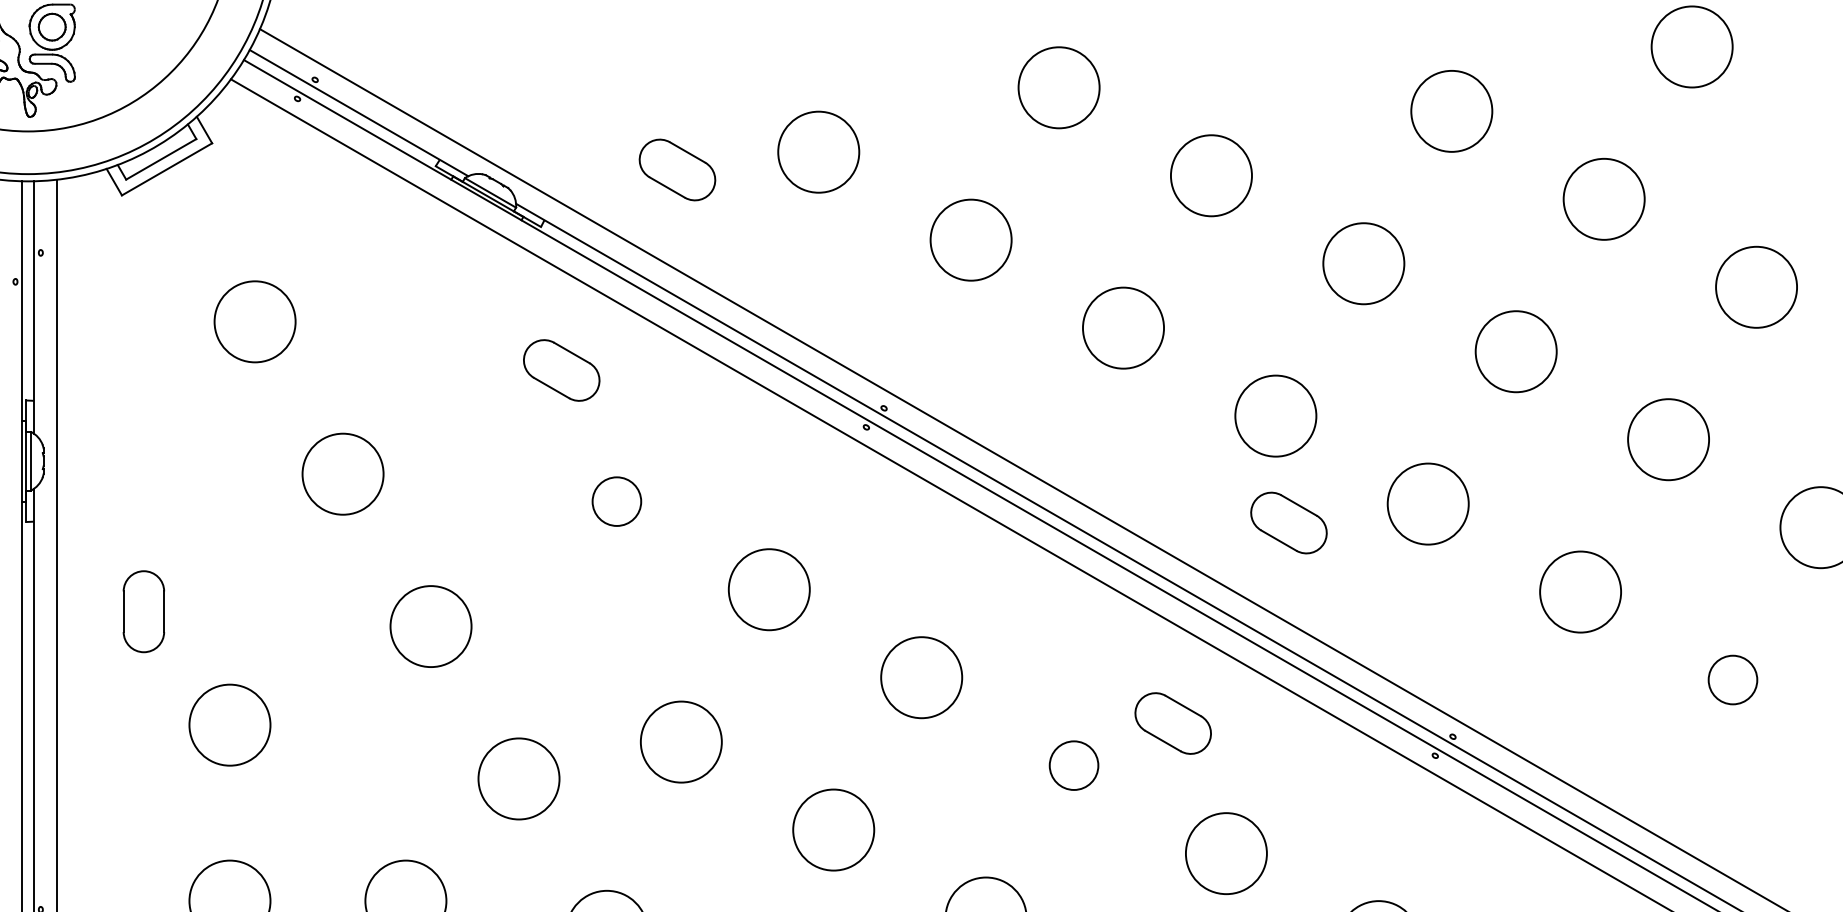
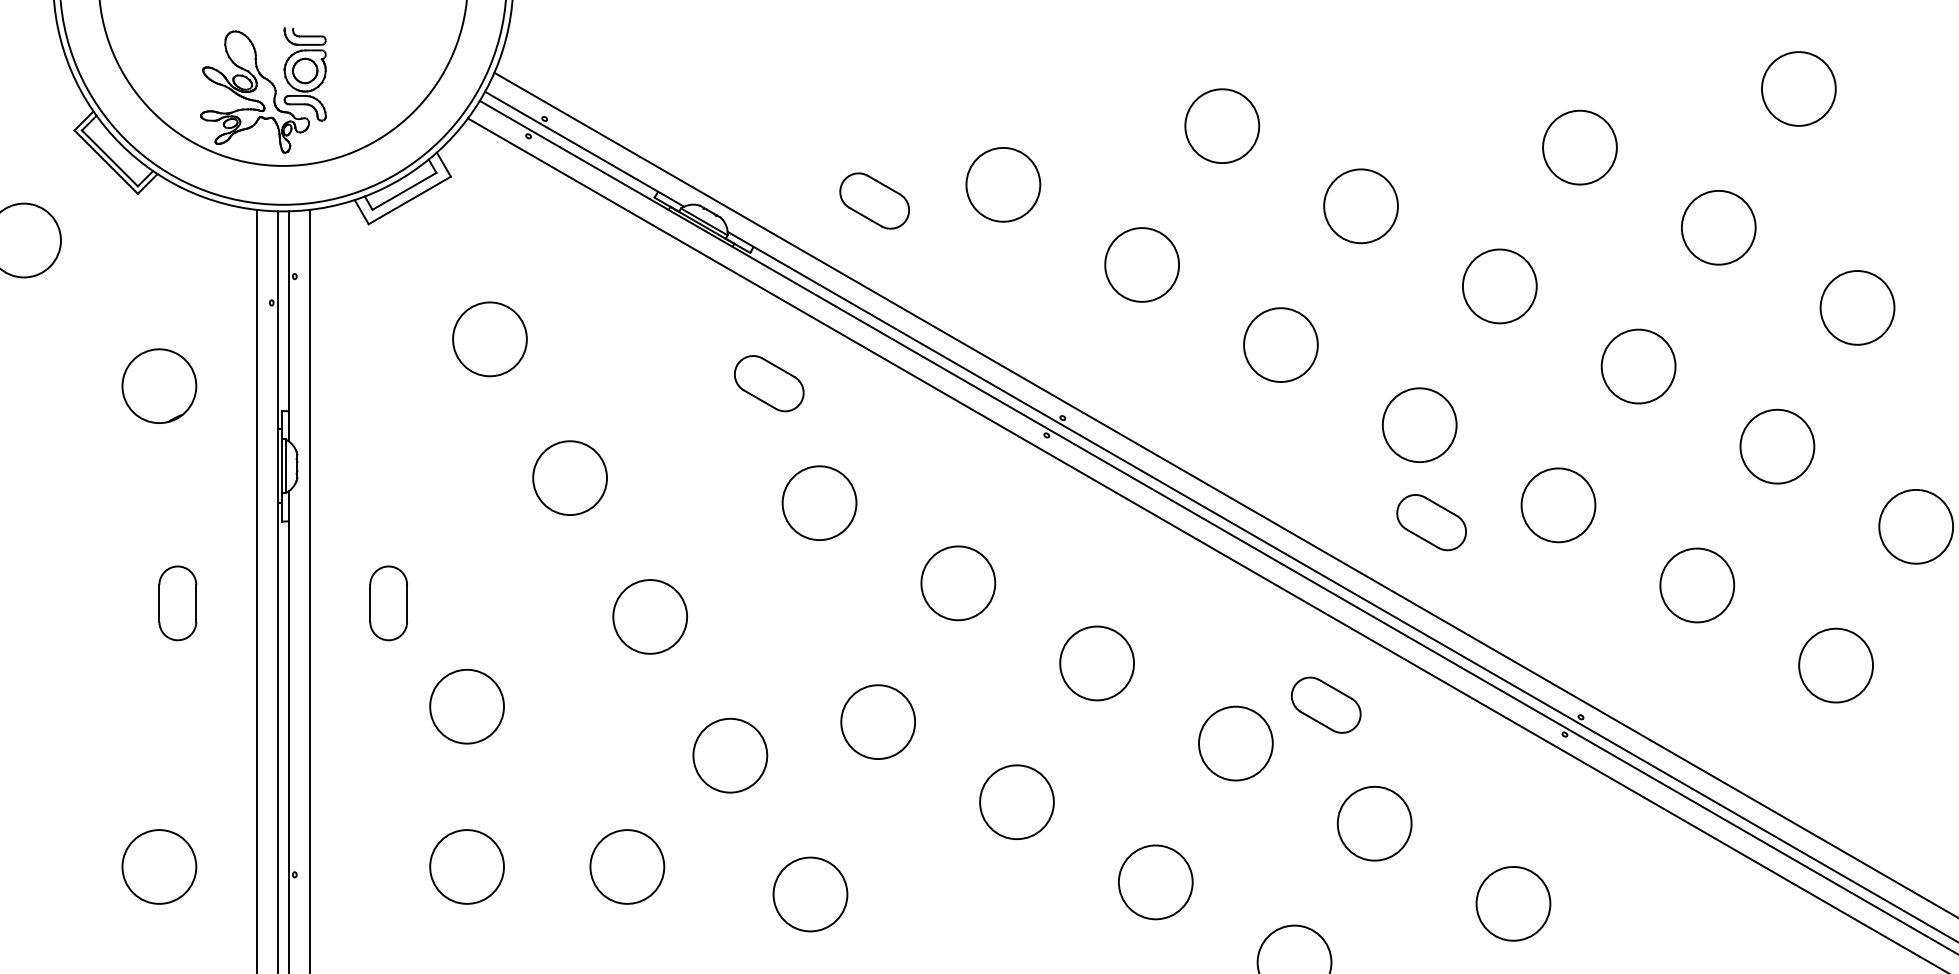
circle: (616, 500) -> (819, 502), size x1.67
circle: (1732, 679) -> (1835, 665), size x1.67
circle: (1073, 765) -> (1235, 743), size x1.67

